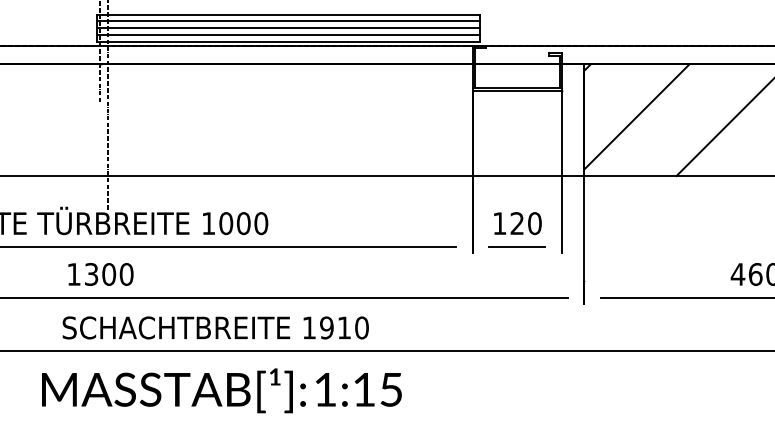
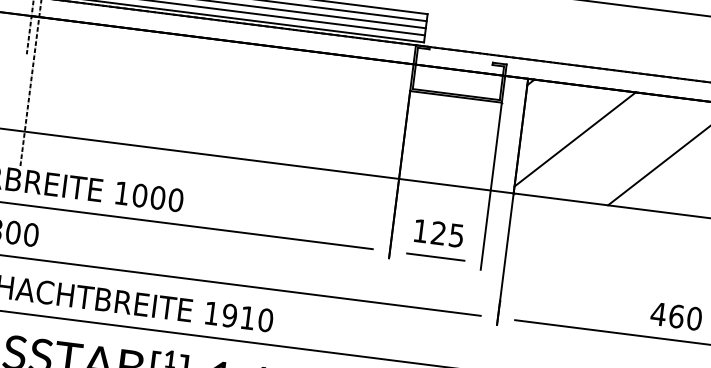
text: (534, 223) -> (456, 235), 120 -> 125

